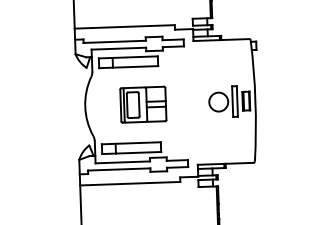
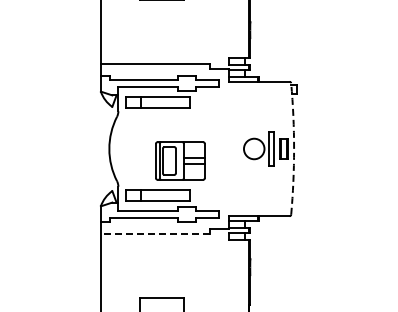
arc: (255, 101) -> (294, 149), solid -> dashed
part: (143, 104) -> (180, 160), moved
line: (129, 184) -> (154, 234), solid -> dashed

